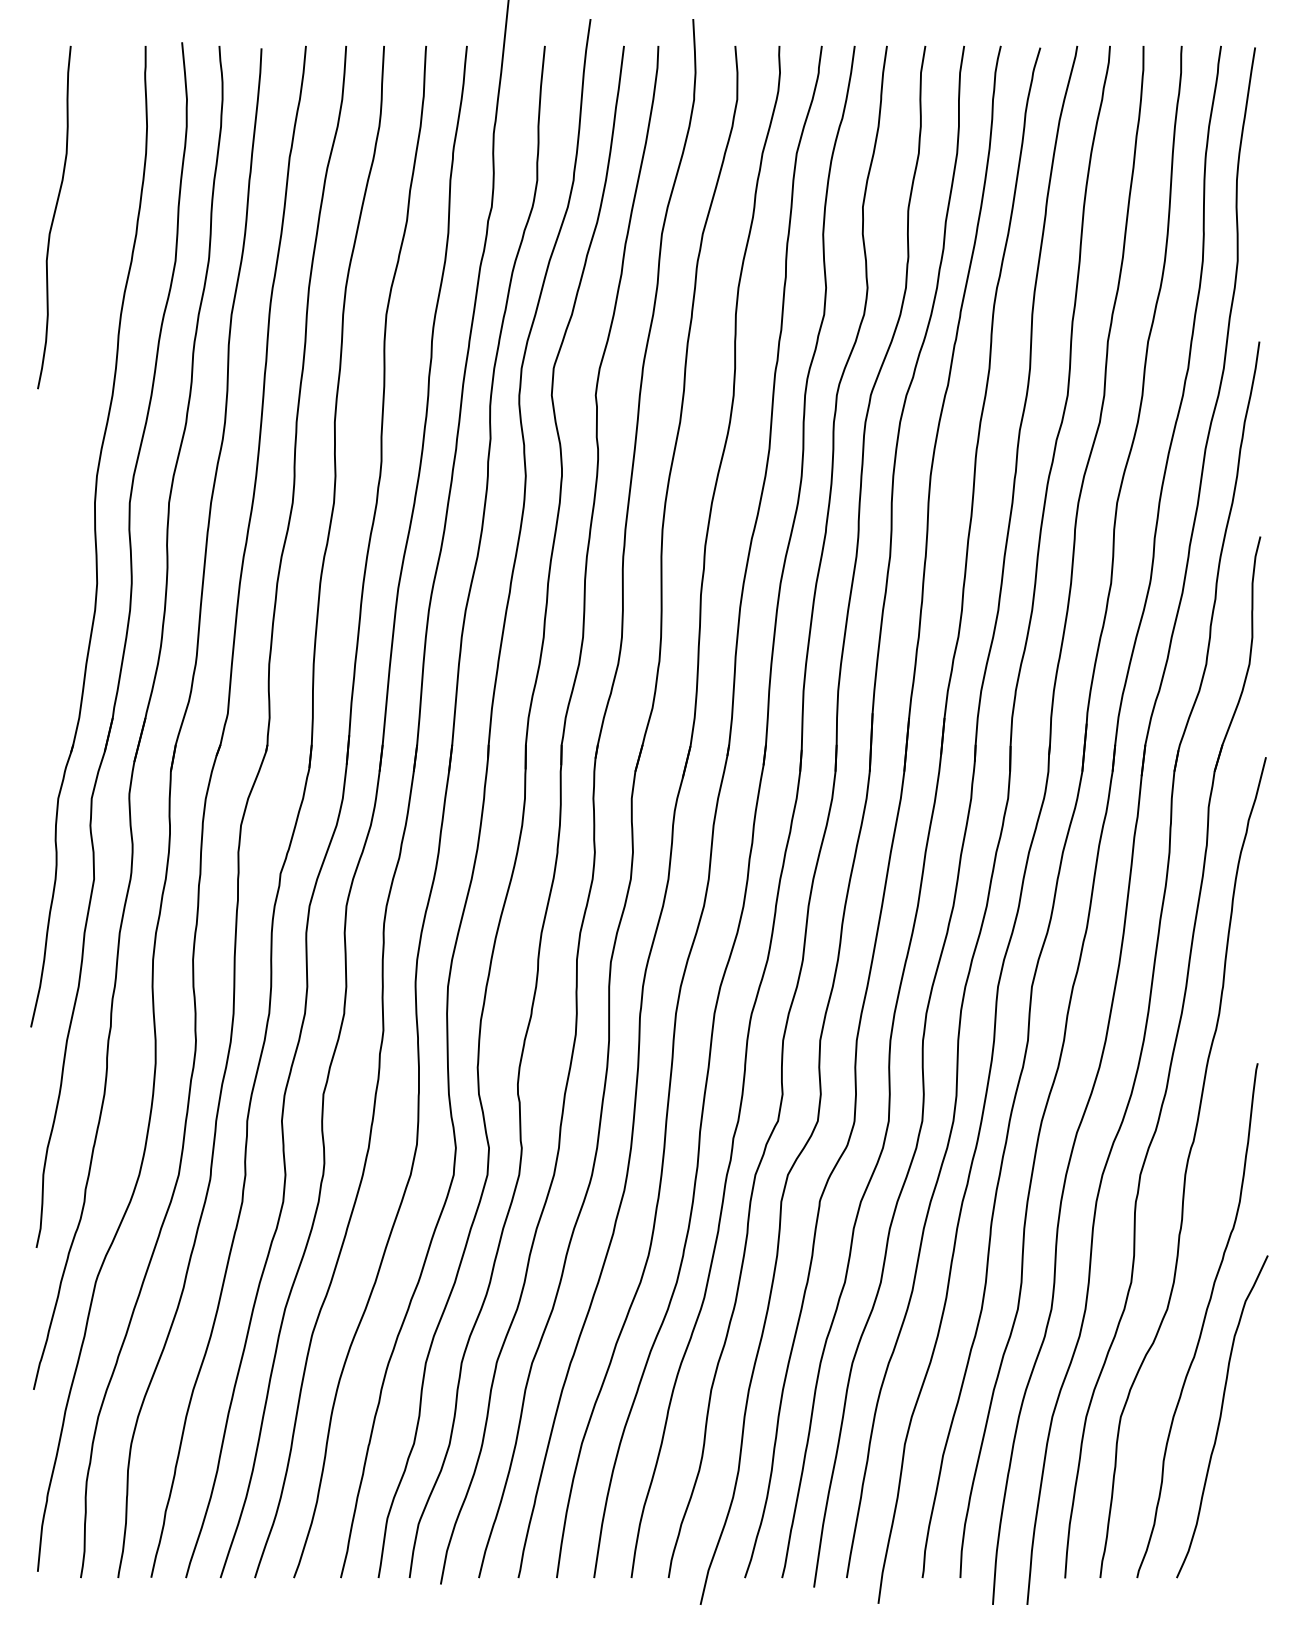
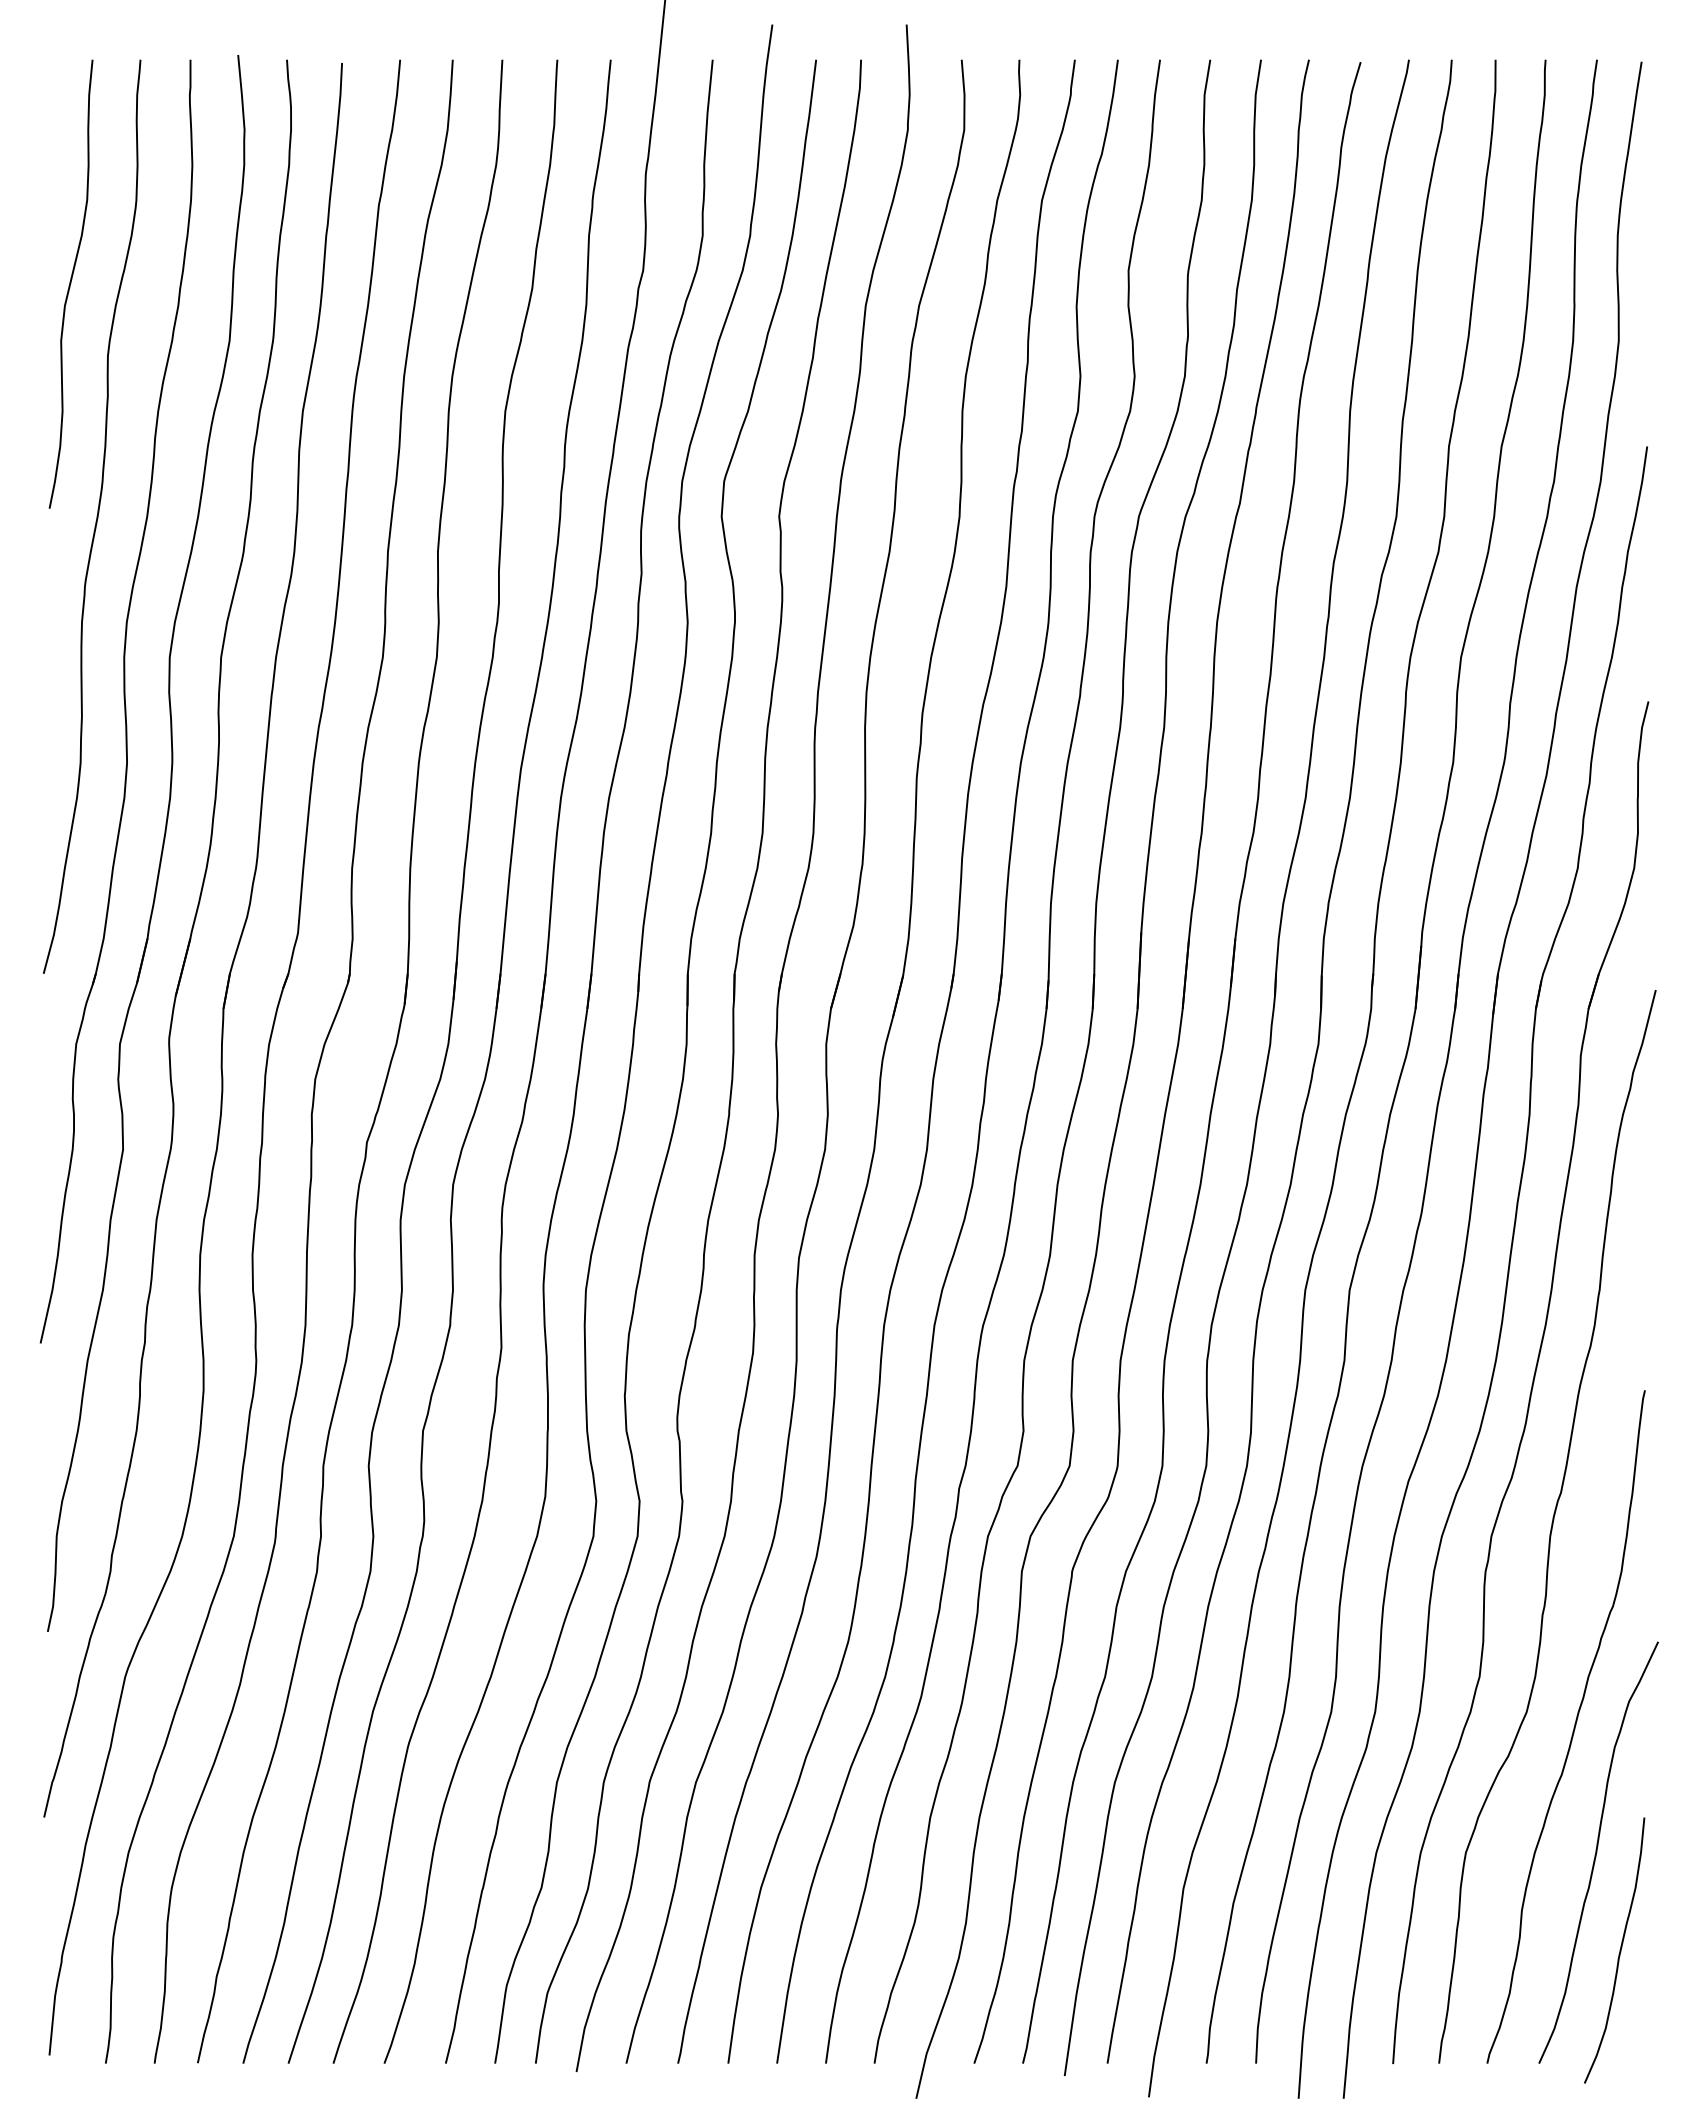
curve: (73, 395) -> (96, 516), added
curve: (1238, 1491) -> (1619, 1950), added

